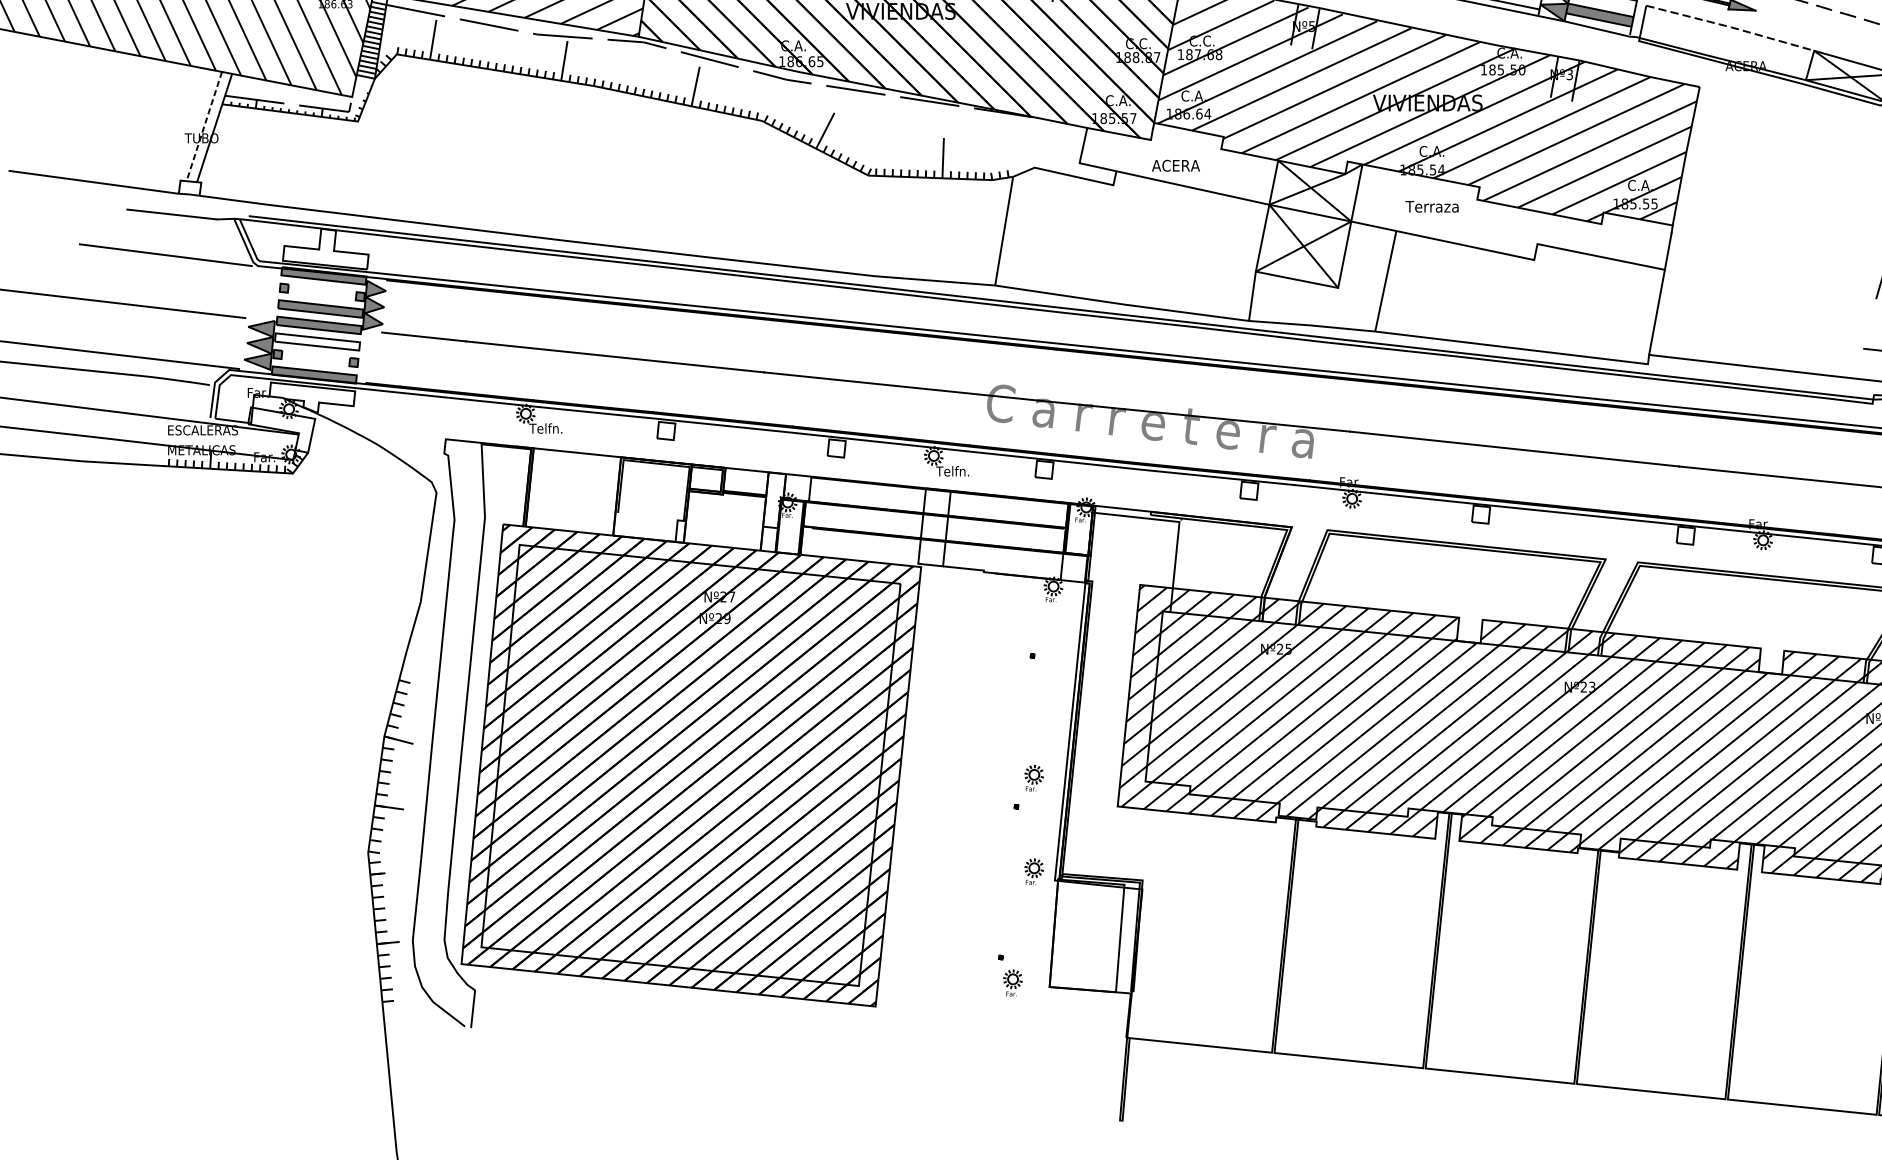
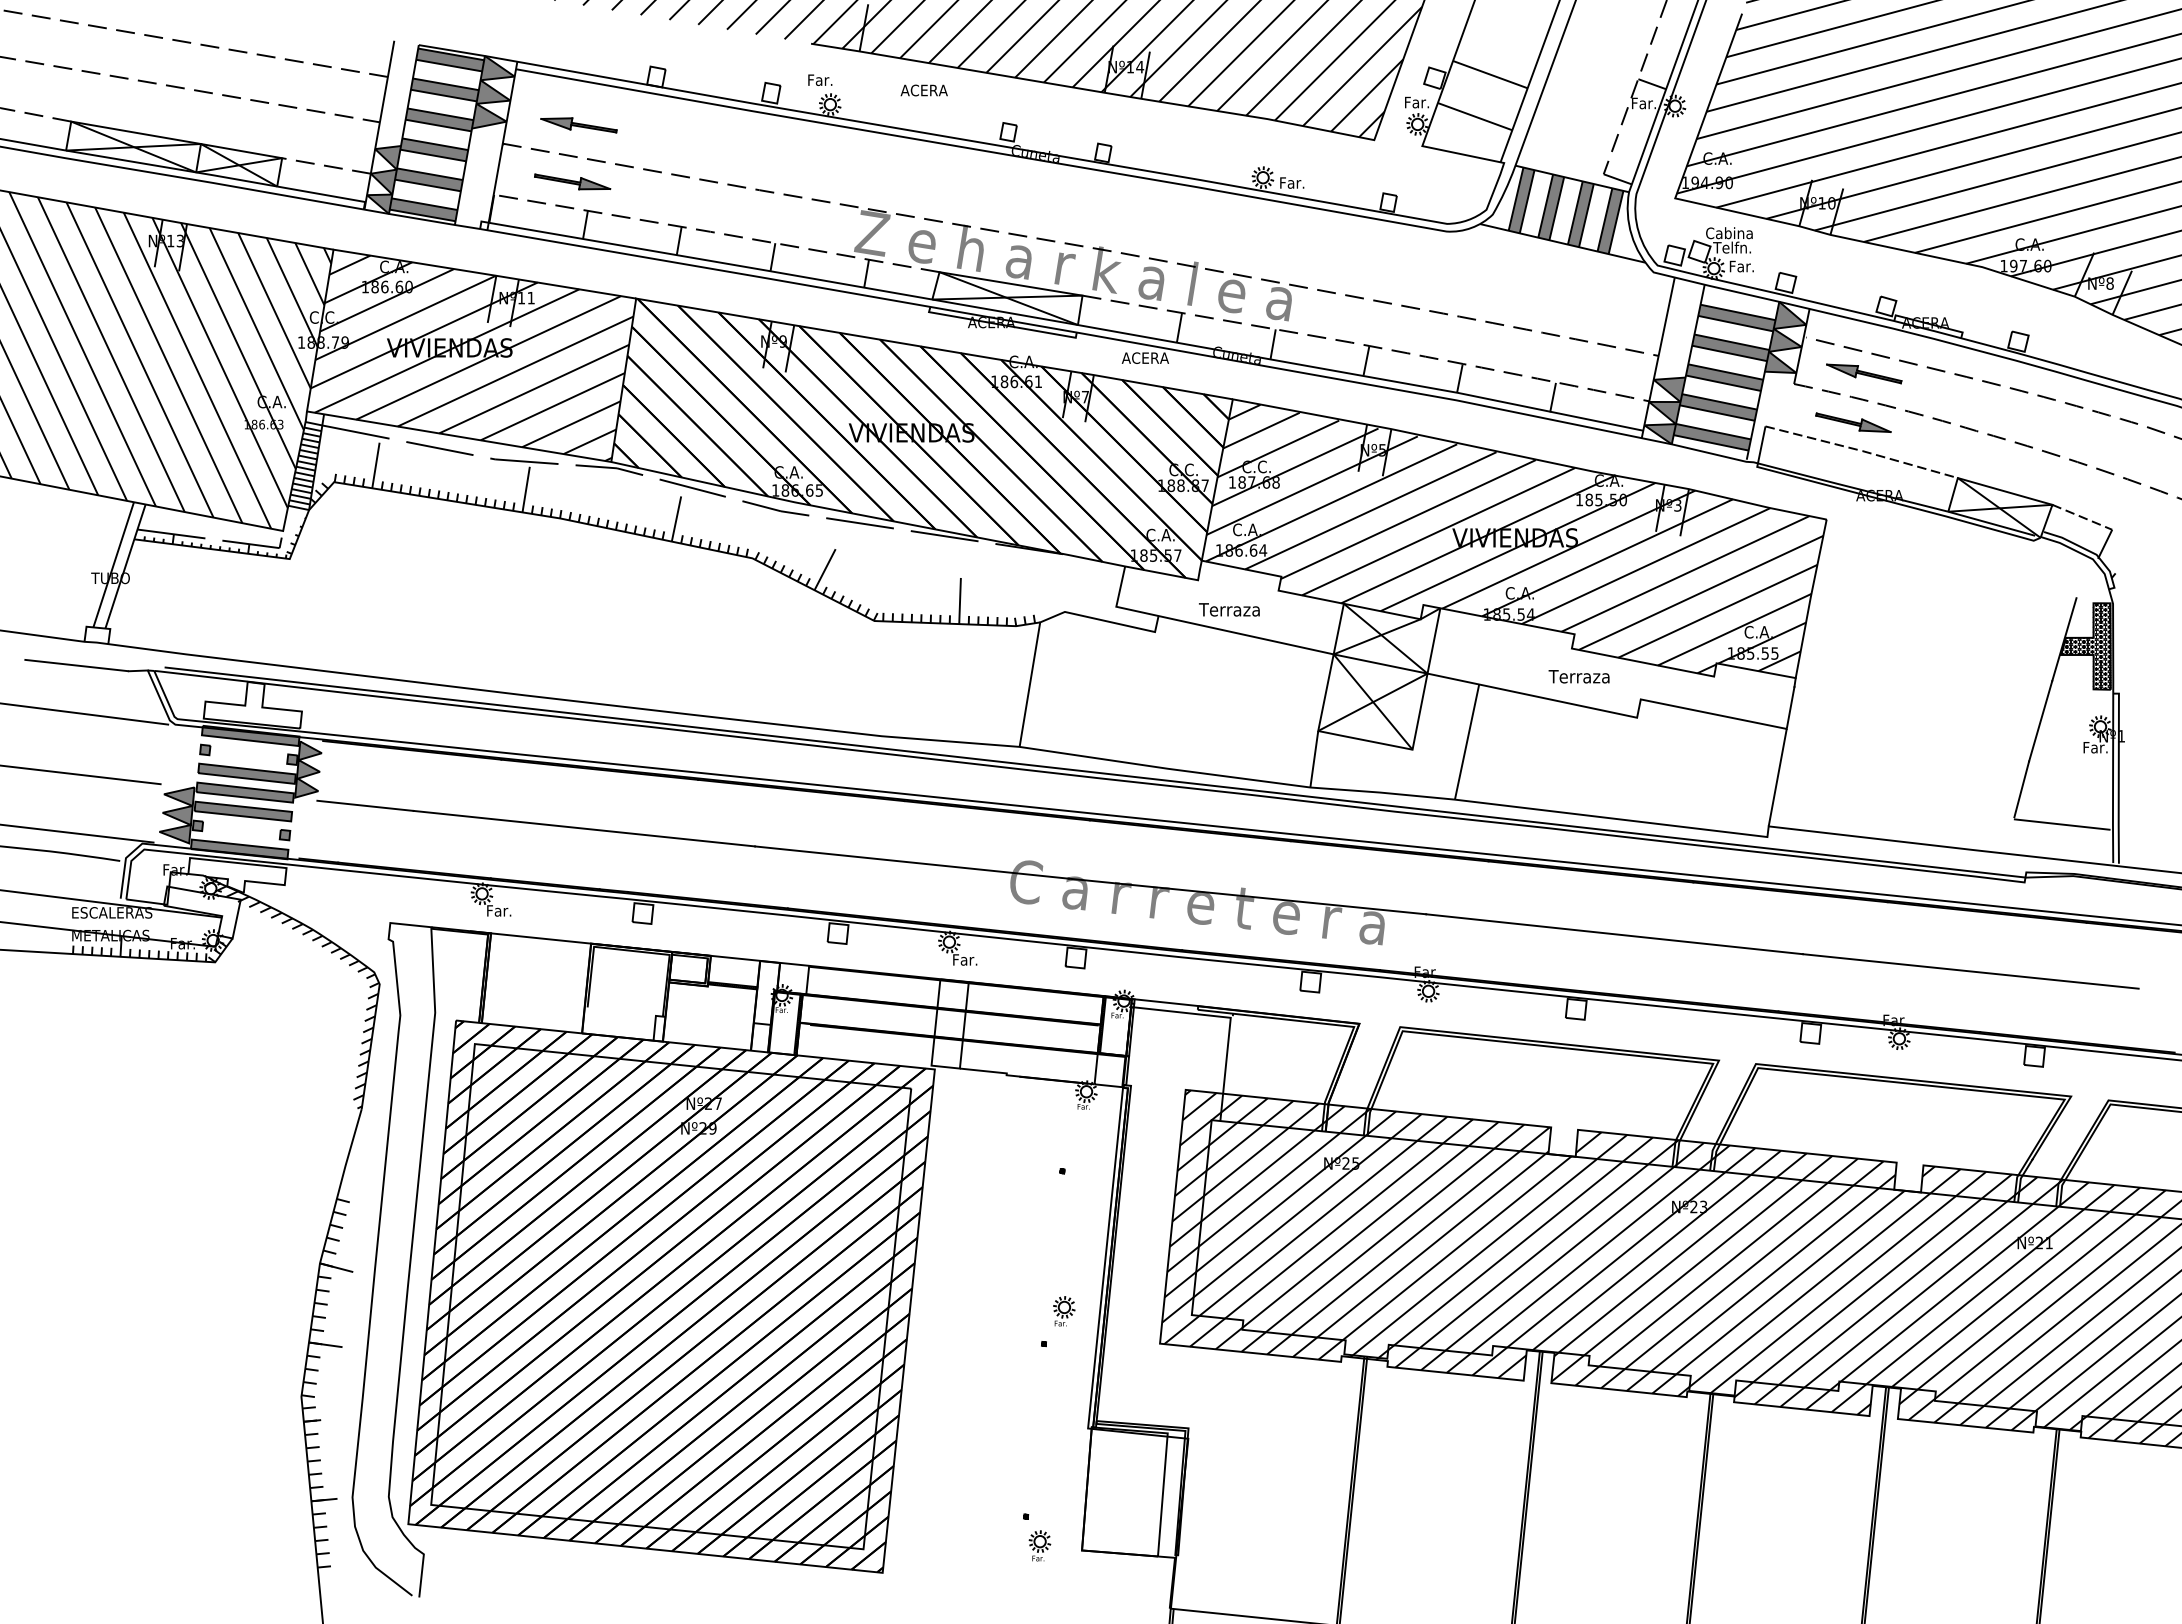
line: (204, 126) -> (113, 564), dashed -> solid
text: (1177, 165) -> (1228, 609), ACERA -> Terraza
text: (1431, 206) -> (1578, 676), moved
line: (1869, 322) -> (2021, 789), added
fill: (317, 341) -> (243, 811), added
text: (545, 428) -> (504, 910), Telfn. -> Far.
text: (952, 471) -> (970, 959), Telfn. -> Far.
hatch: (359, 501) -> (291, 994), added
part: (1034, 871) -> (1064, 1418), removed

